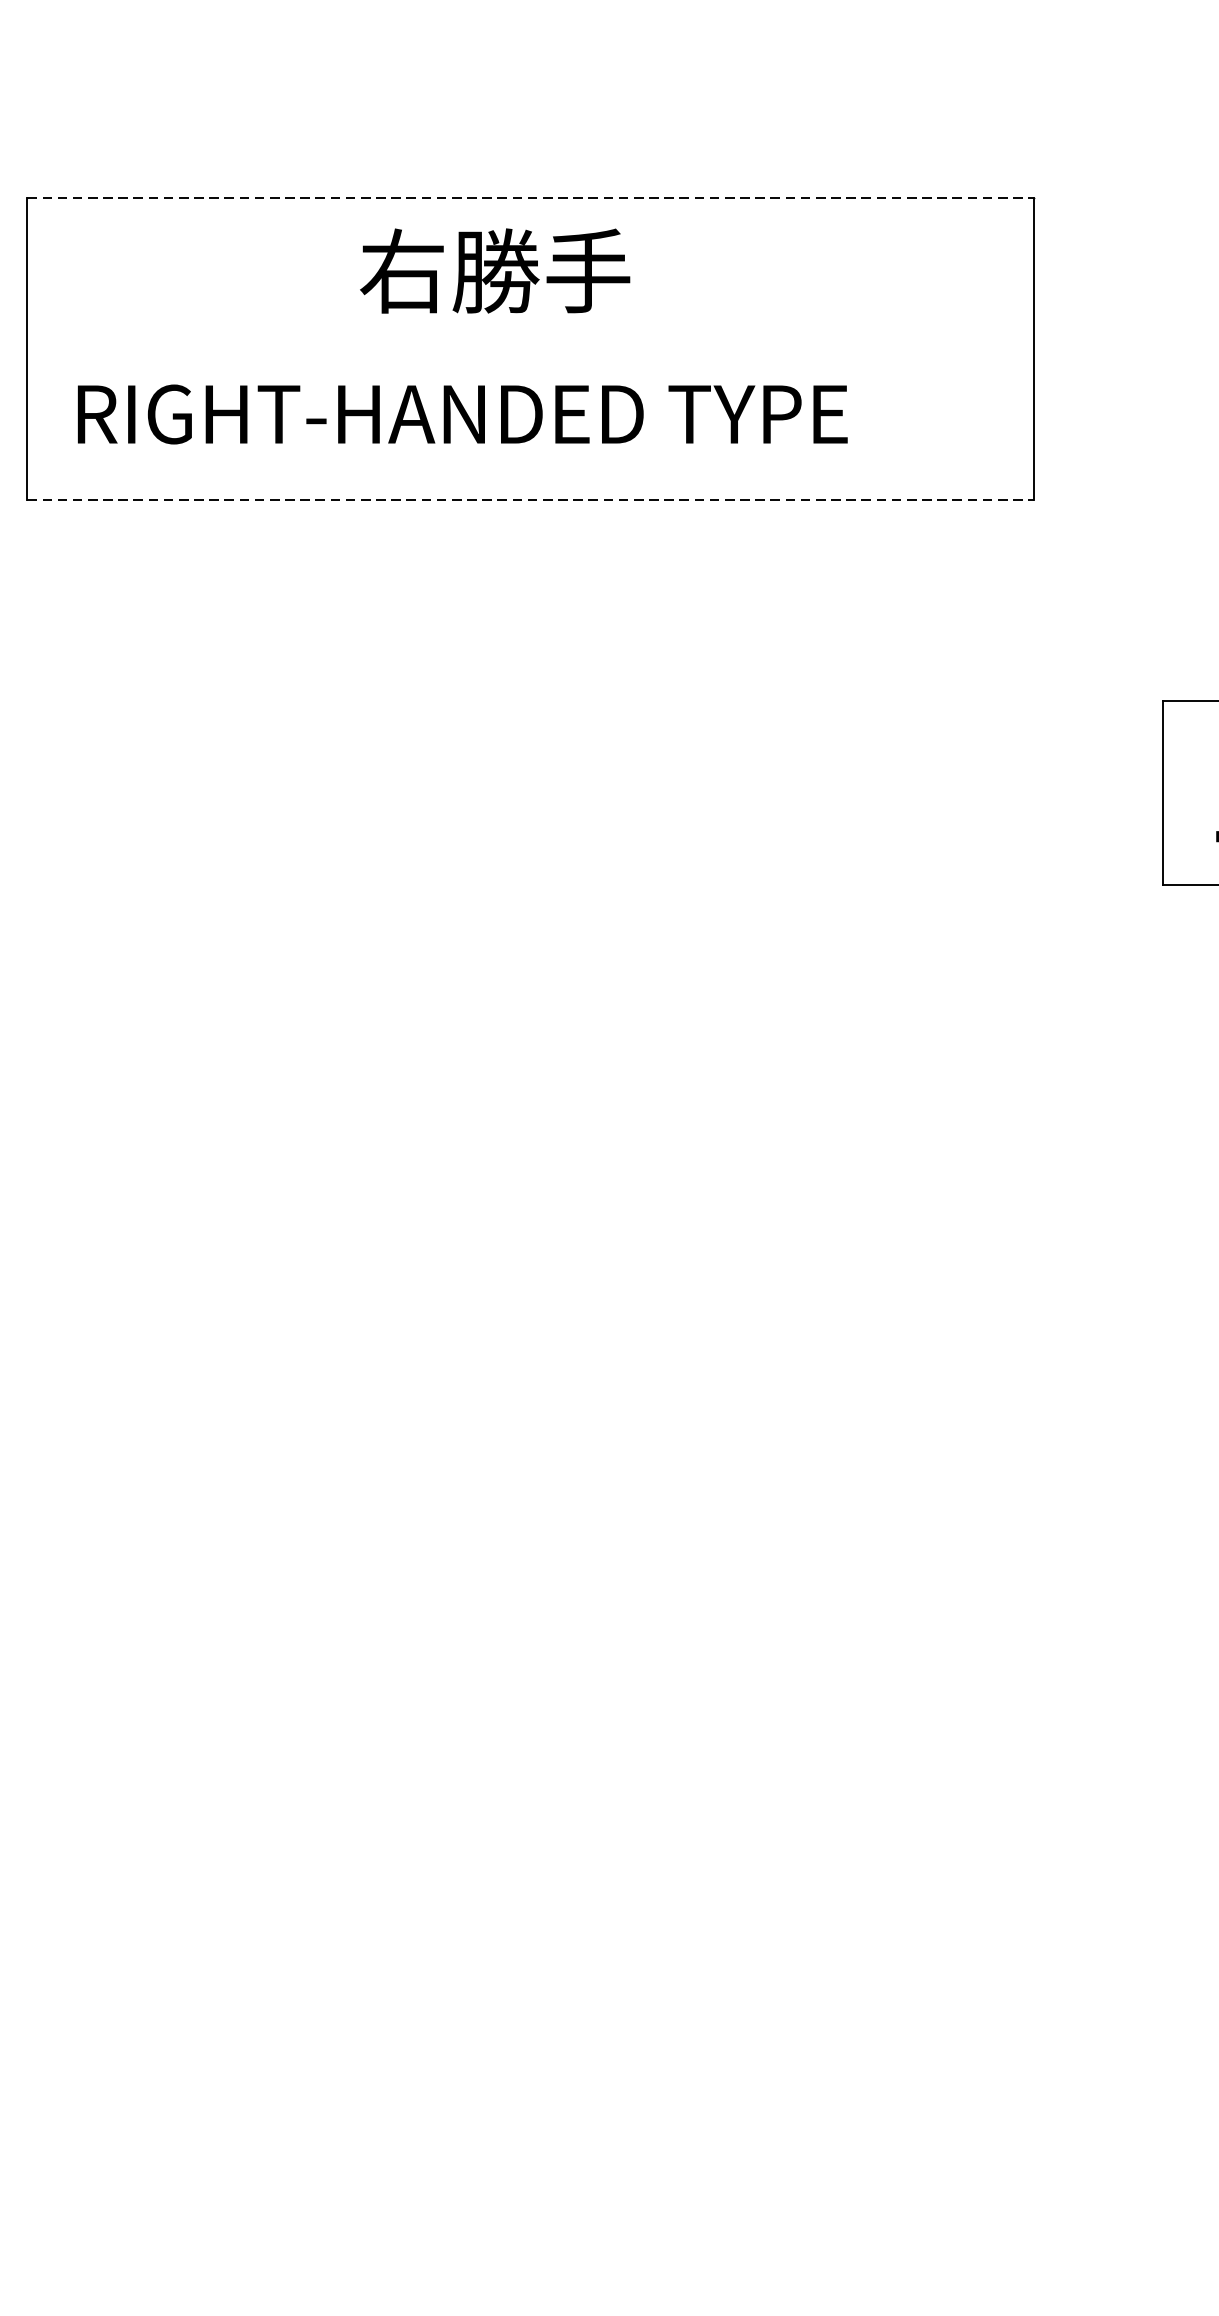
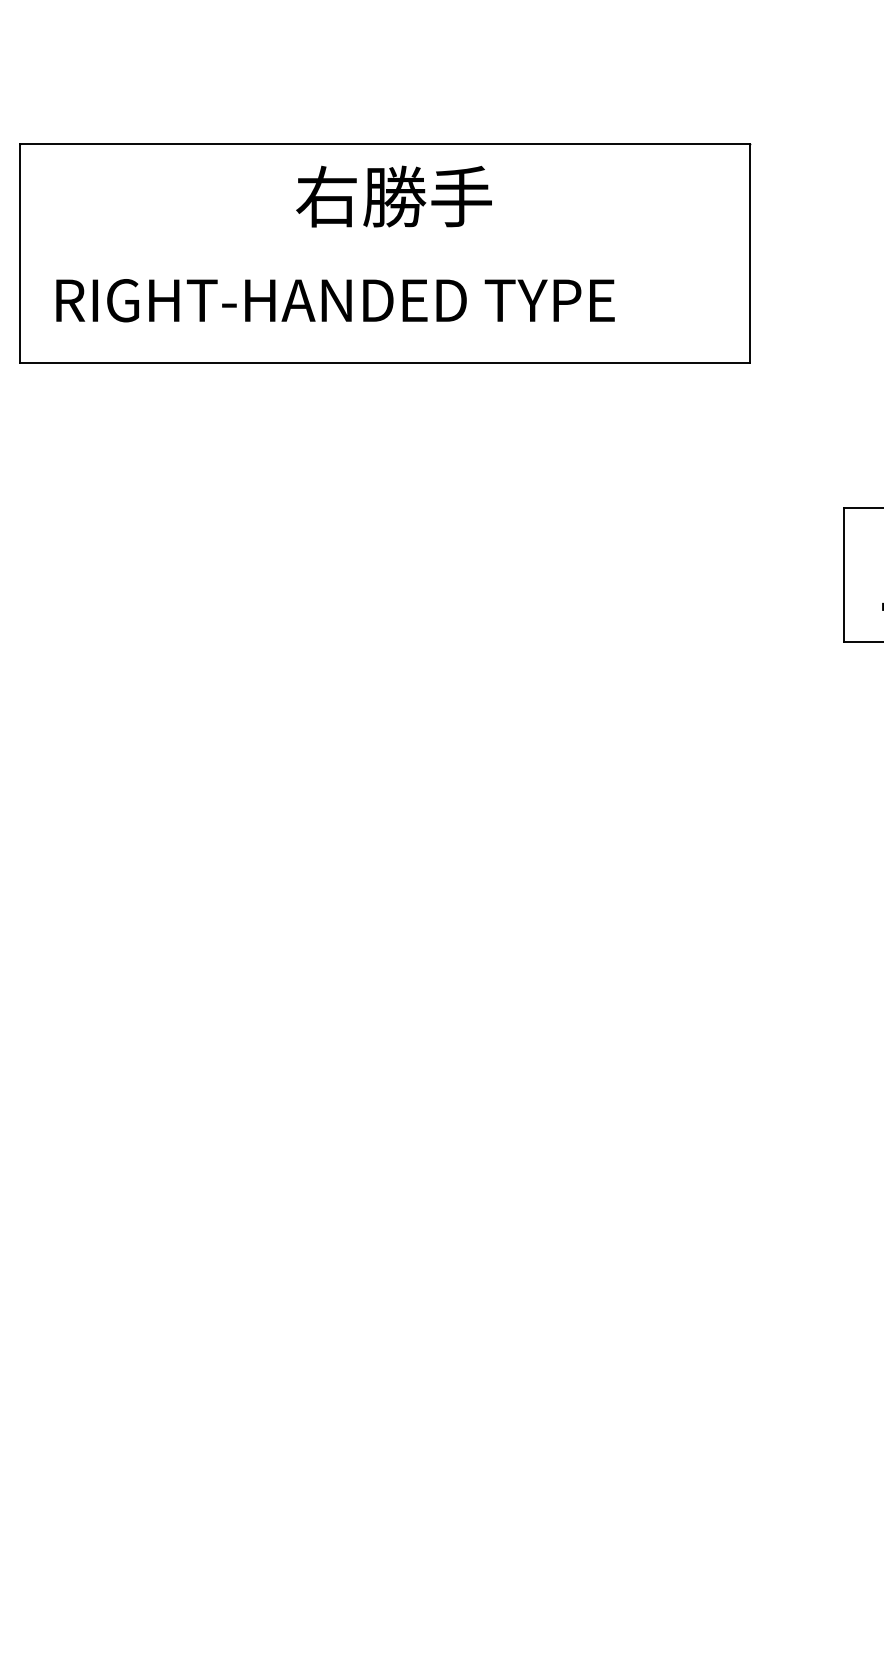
line: (530, 197) -> (384, 143), dashed -> solid
text: (494, 270) -> (393, 196), moved
line: (530, 499) -> (384, 362), dashed -> solid

